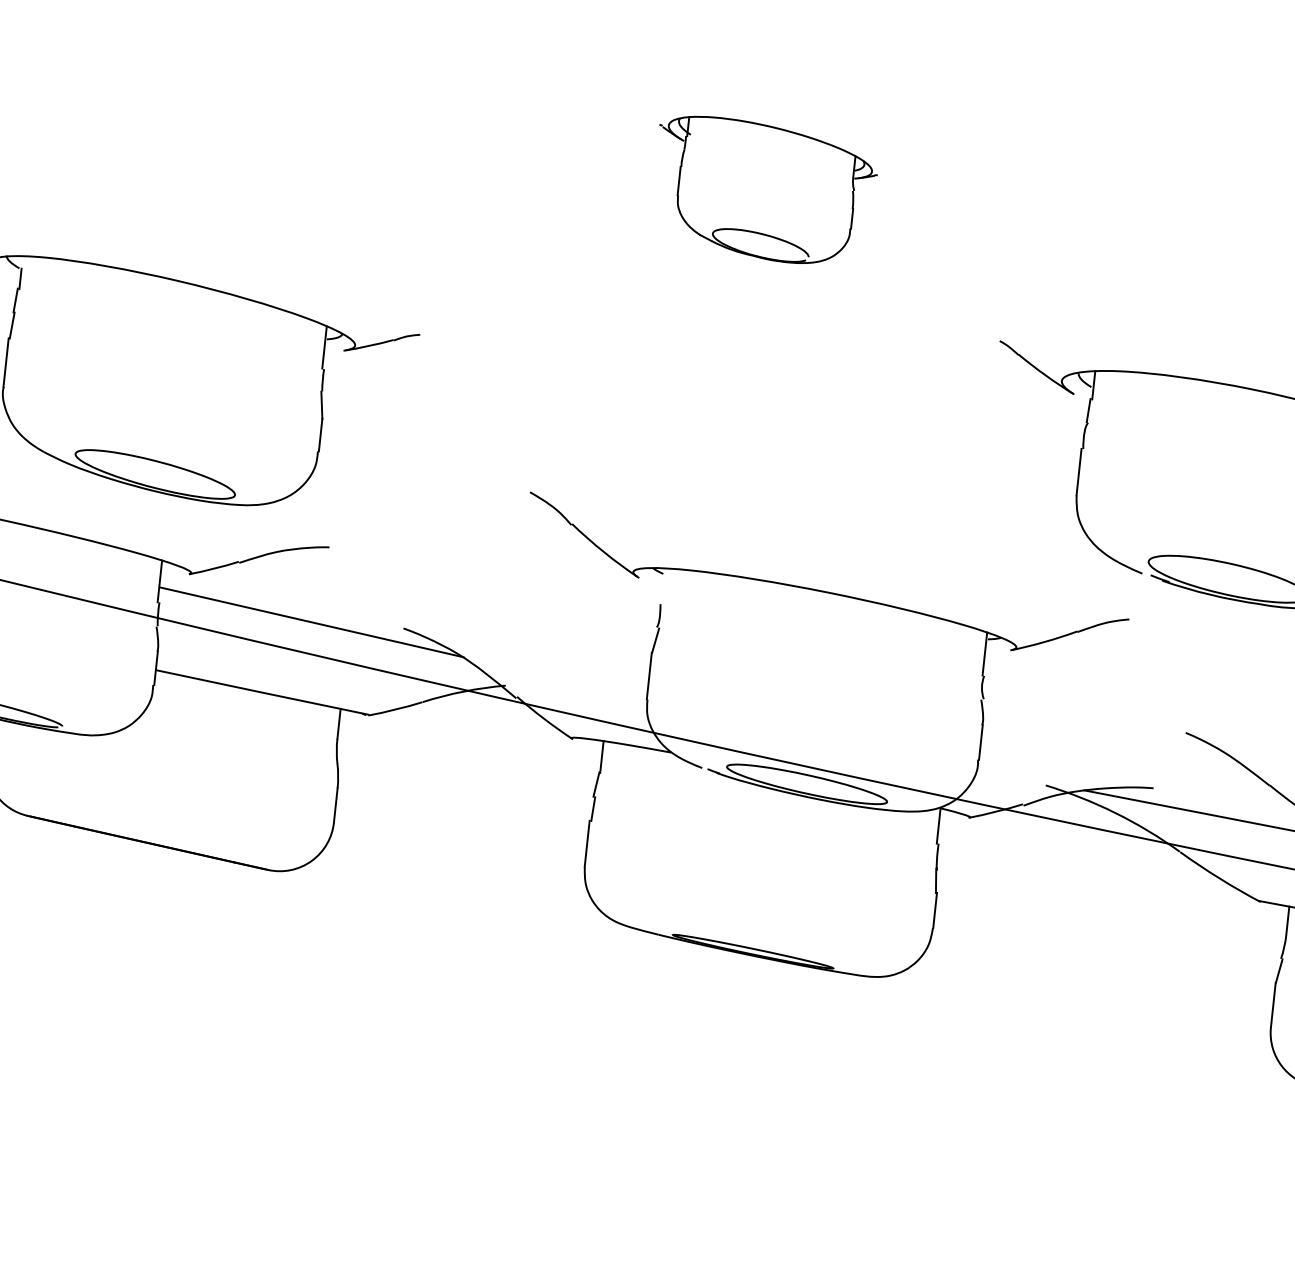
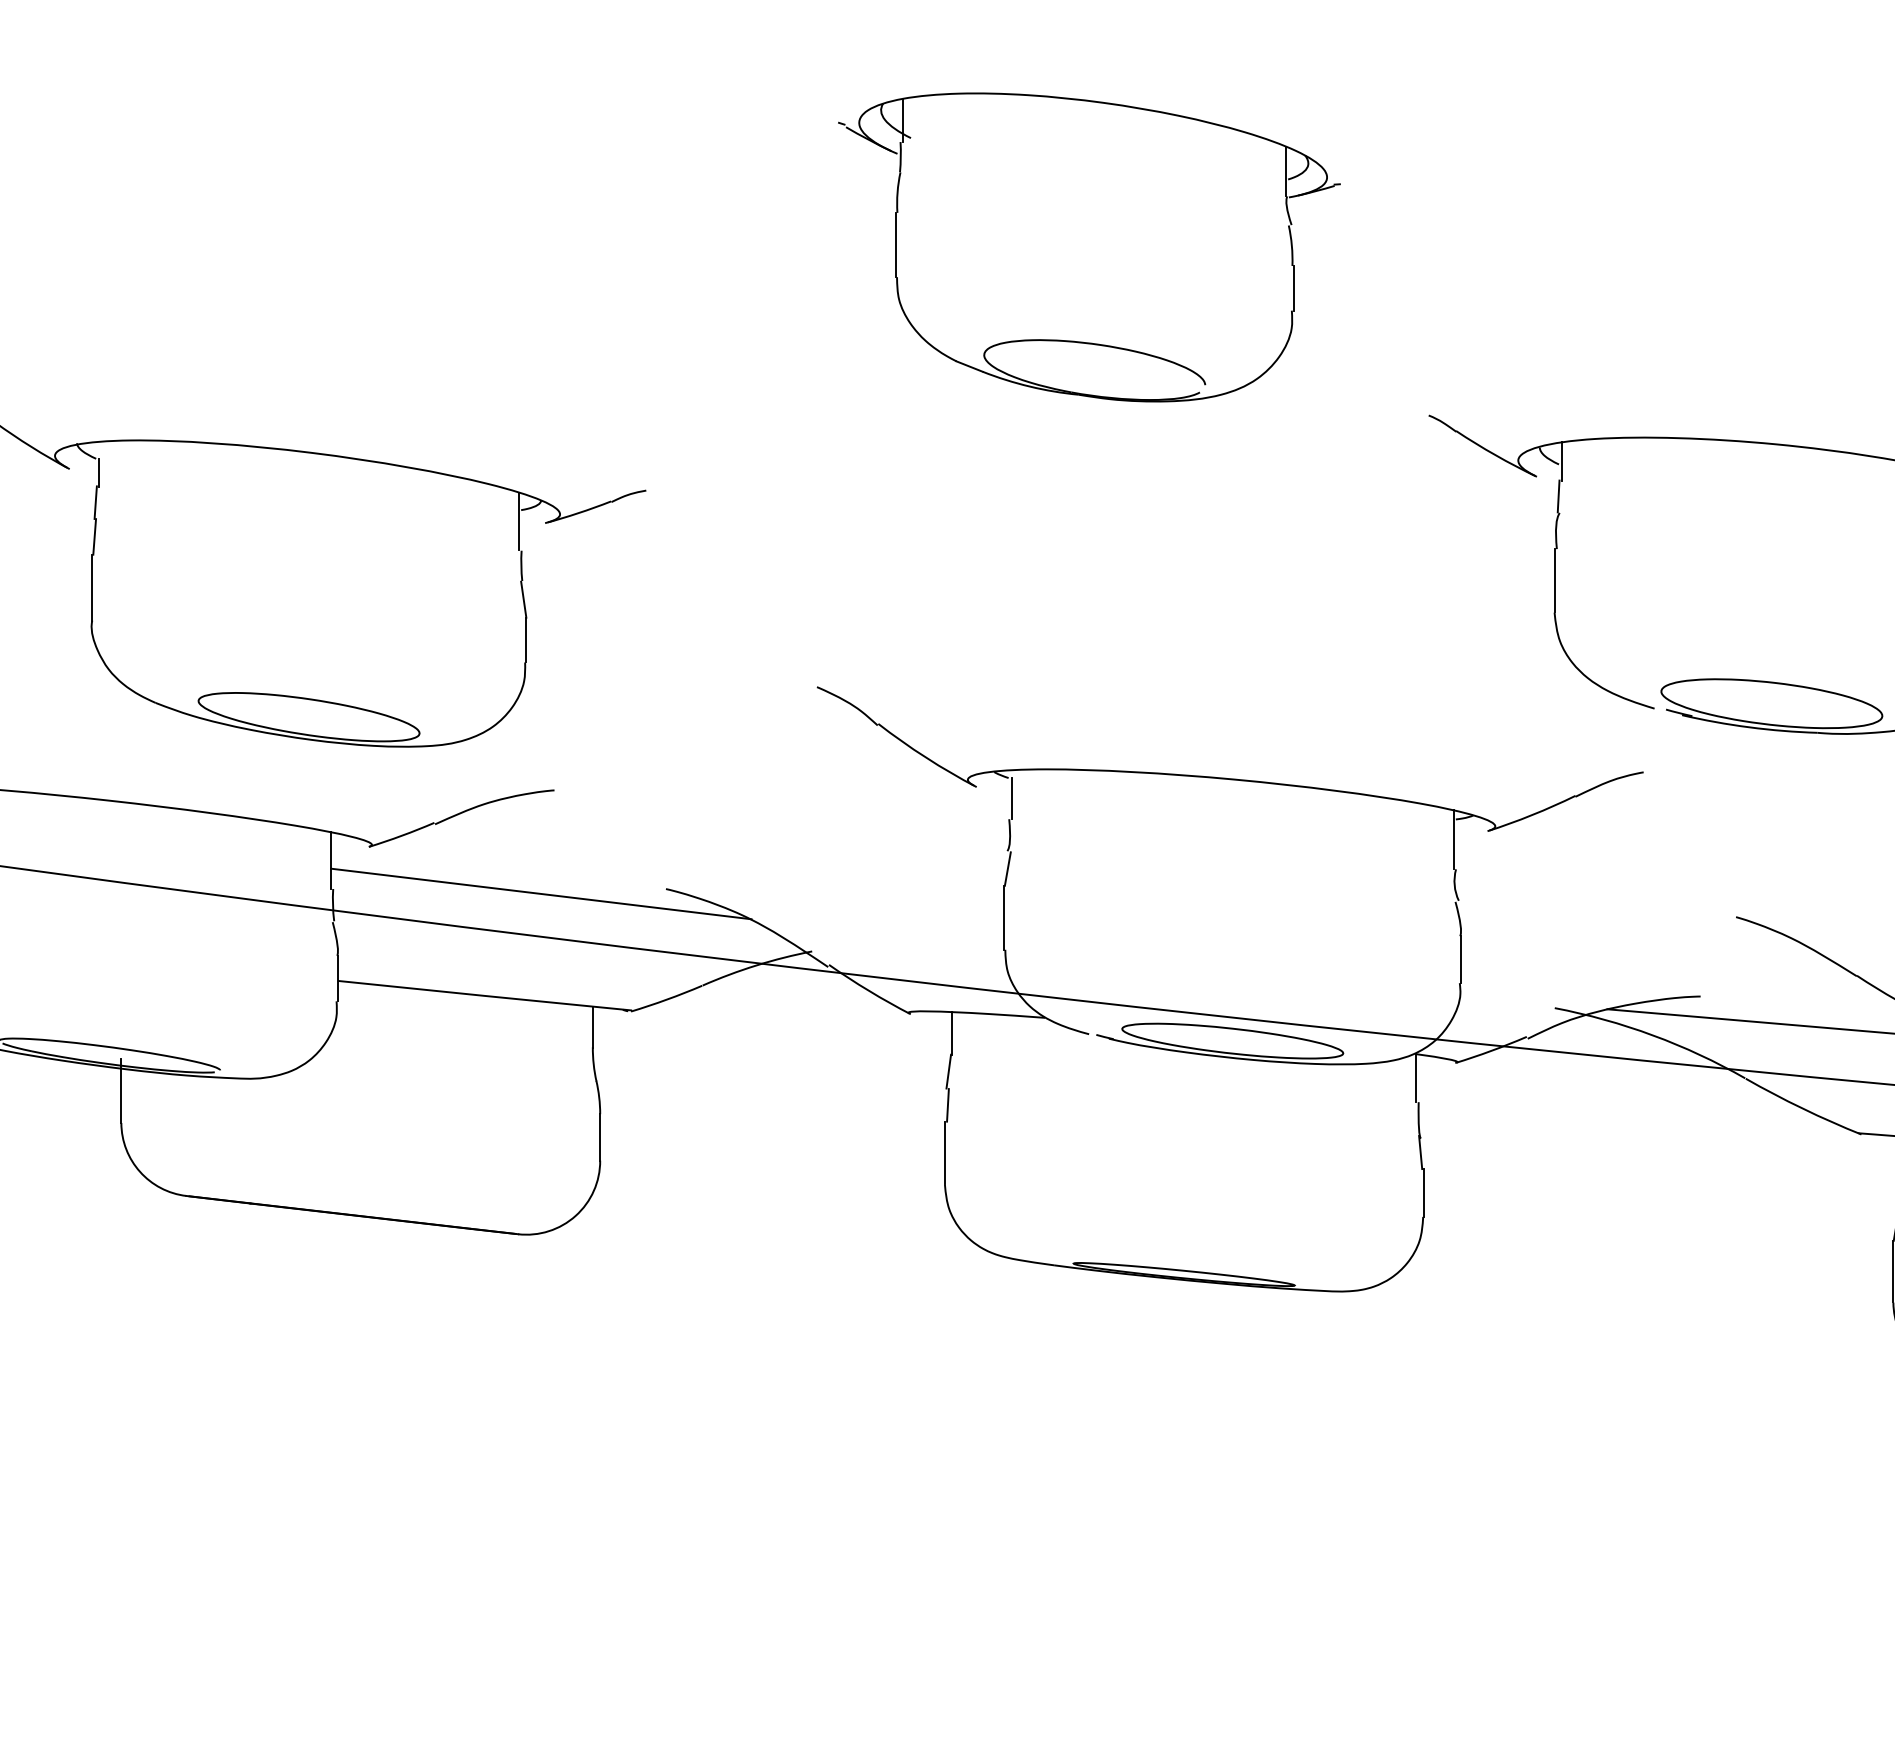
part: (764, 191) -> (1089, 247), size x1.67
line: (663, 589) -> (1011, 798), added

